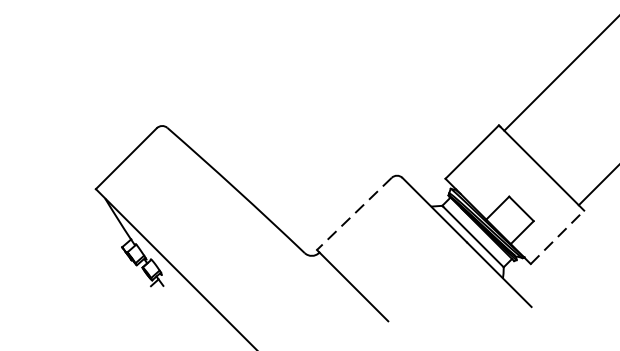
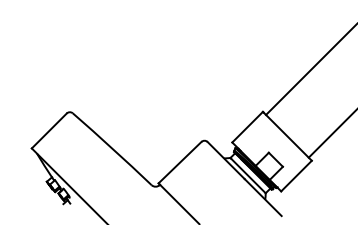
line: (355, 213) -> (180, 162), dashed -> solid
line: (557, 238) -> (296, 176), dashed -> solid

